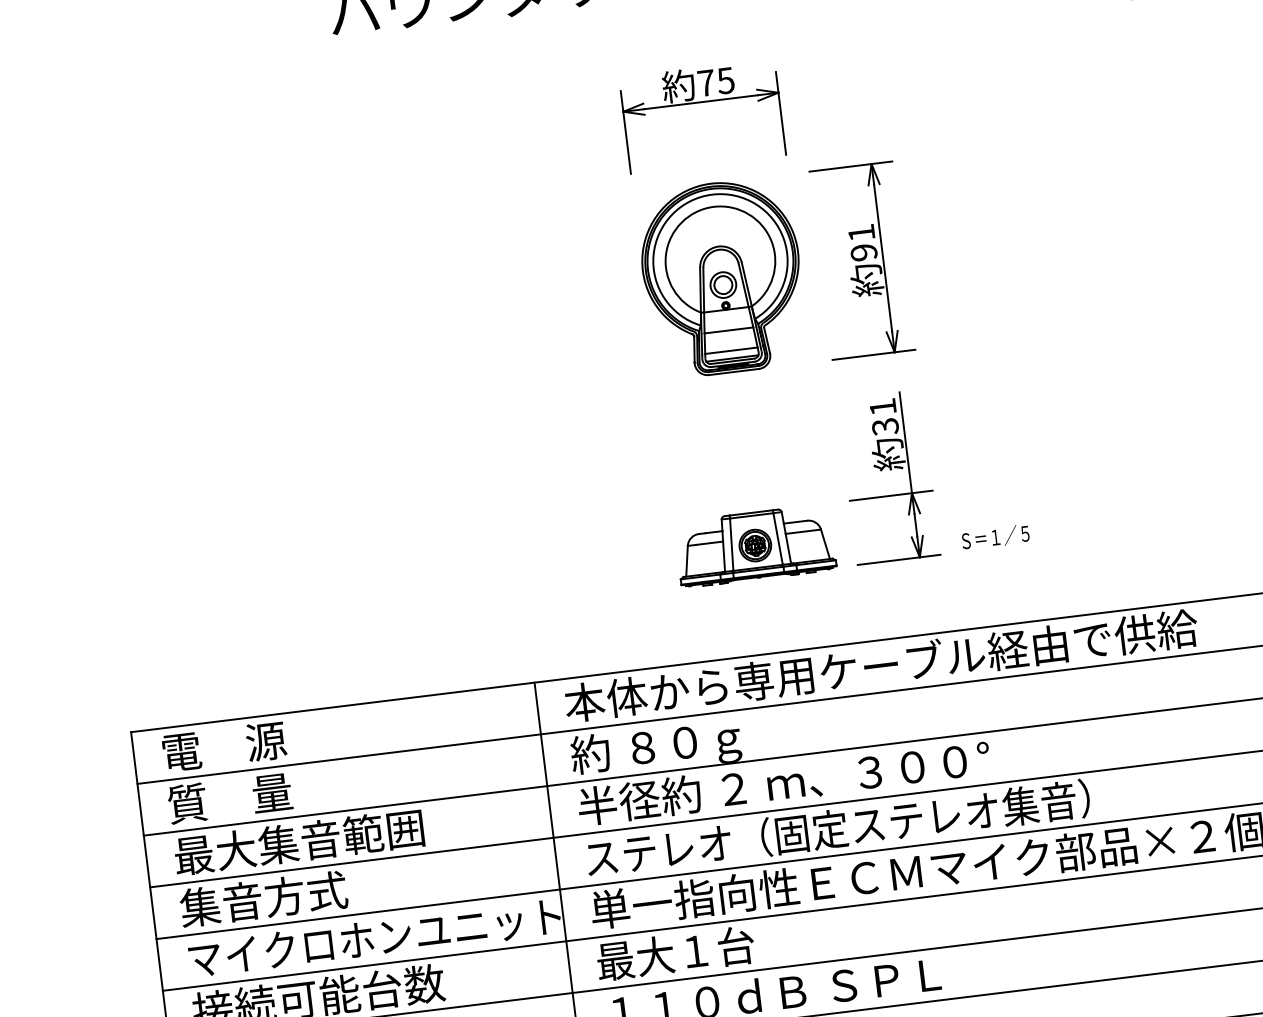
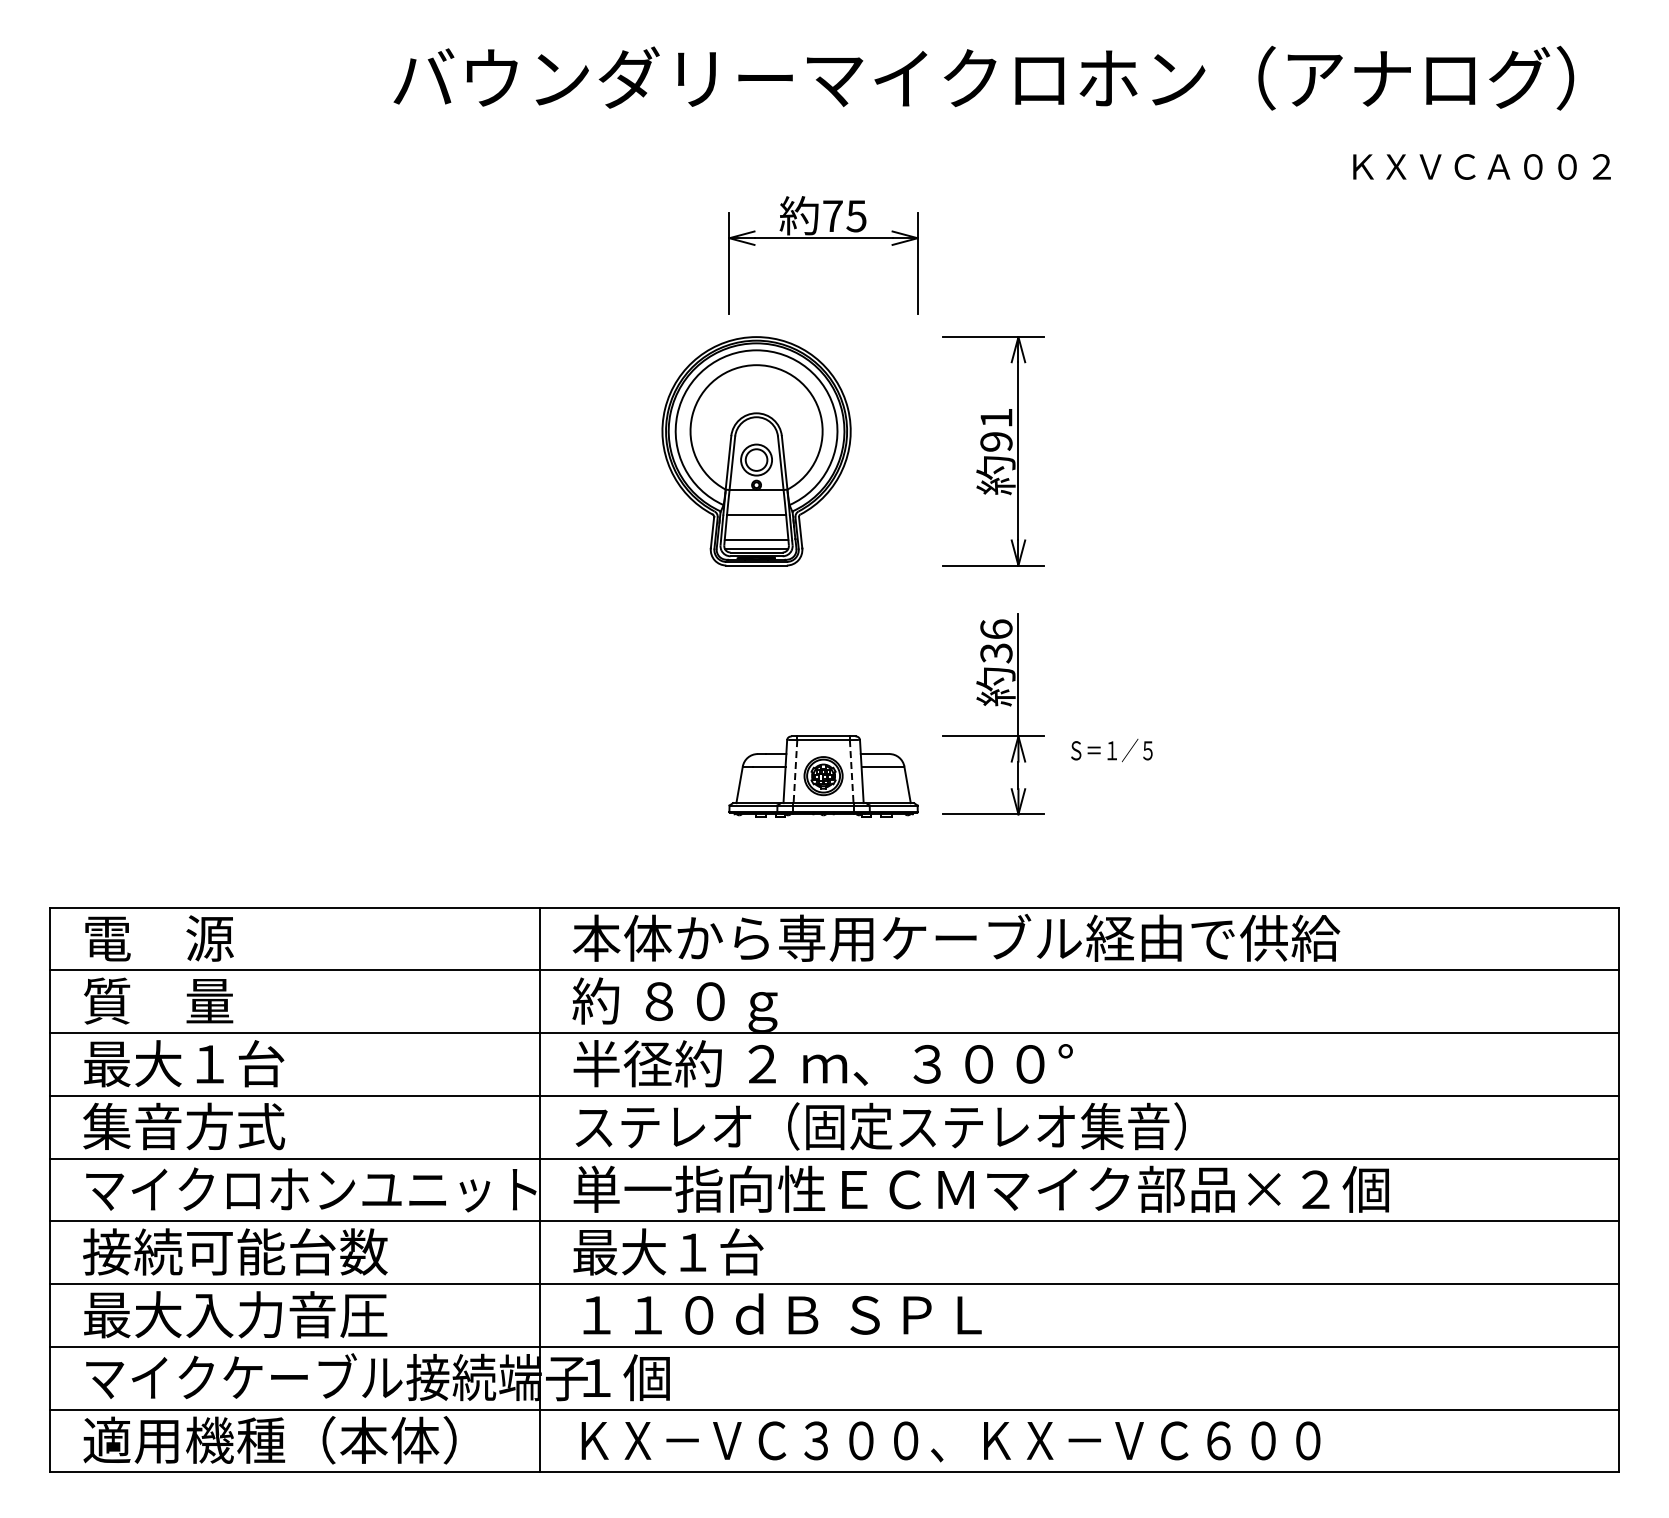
part: (722, 278) -> (756, 451), moved
text: (882, 406) -> (996, 628), 31 -> 36
text: (995, 537) -> (1111, 750), moved
line: (777, 538) -> (851, 771), solid -> dashed
line: (731, 544) -> (795, 771), solid -> dashed
text: (340, 836) -> (285, 1063), 最大集音範囲 -> 最大１台

